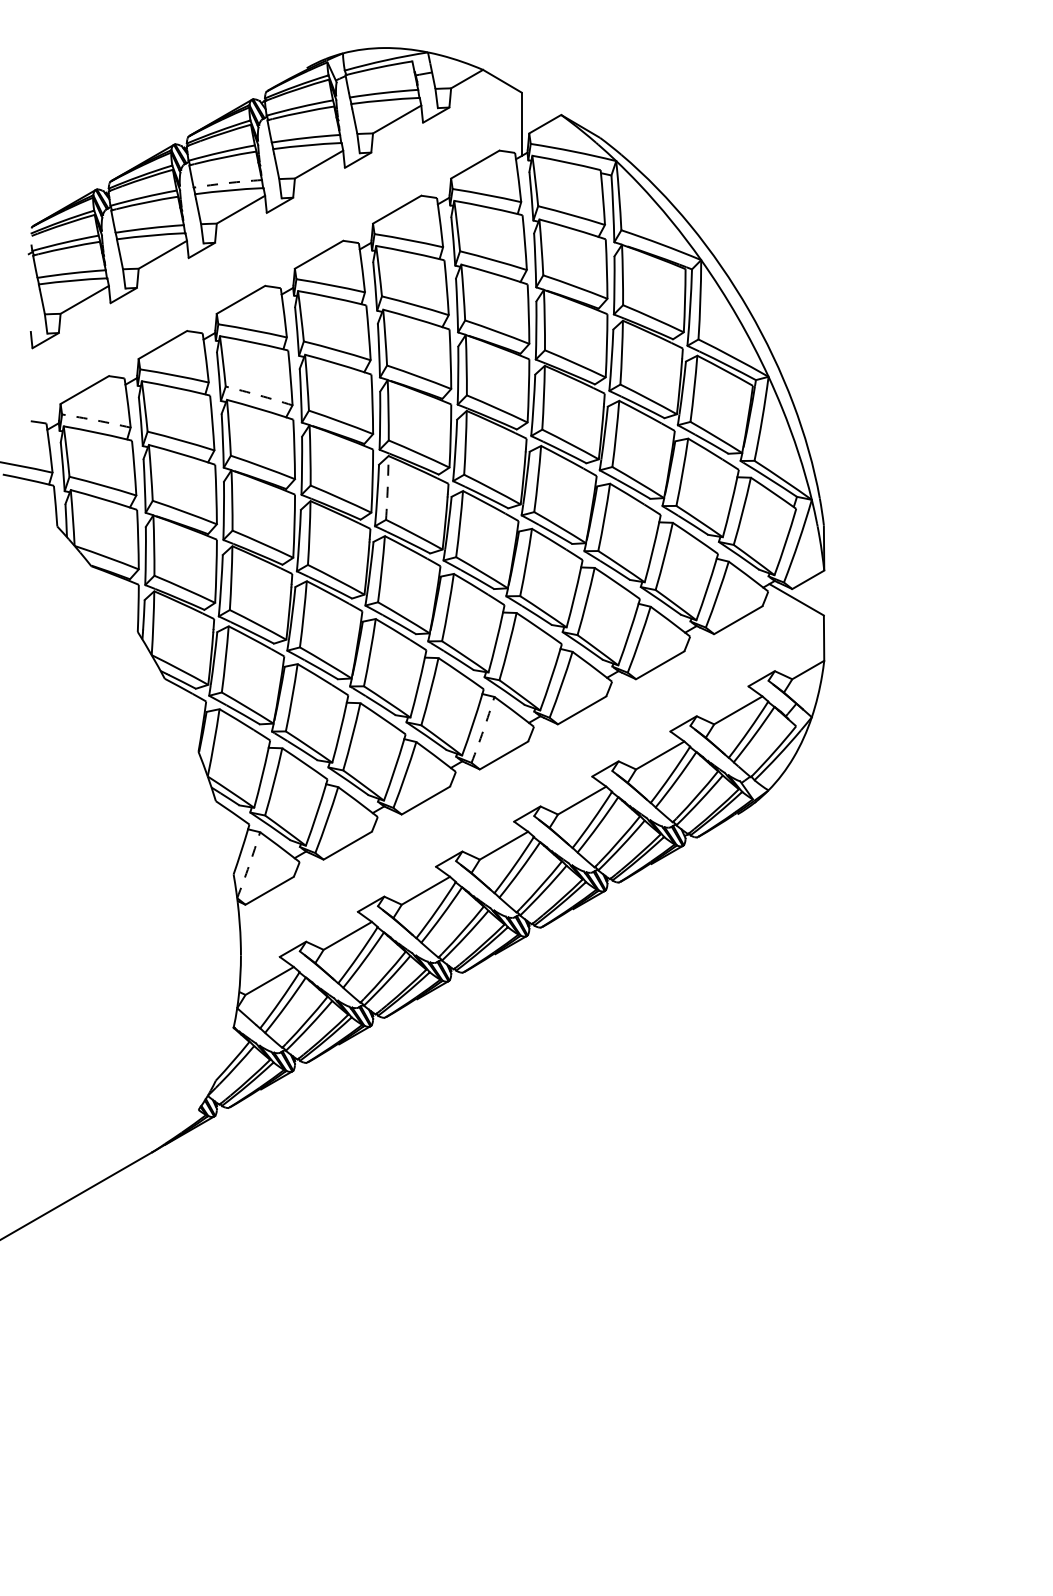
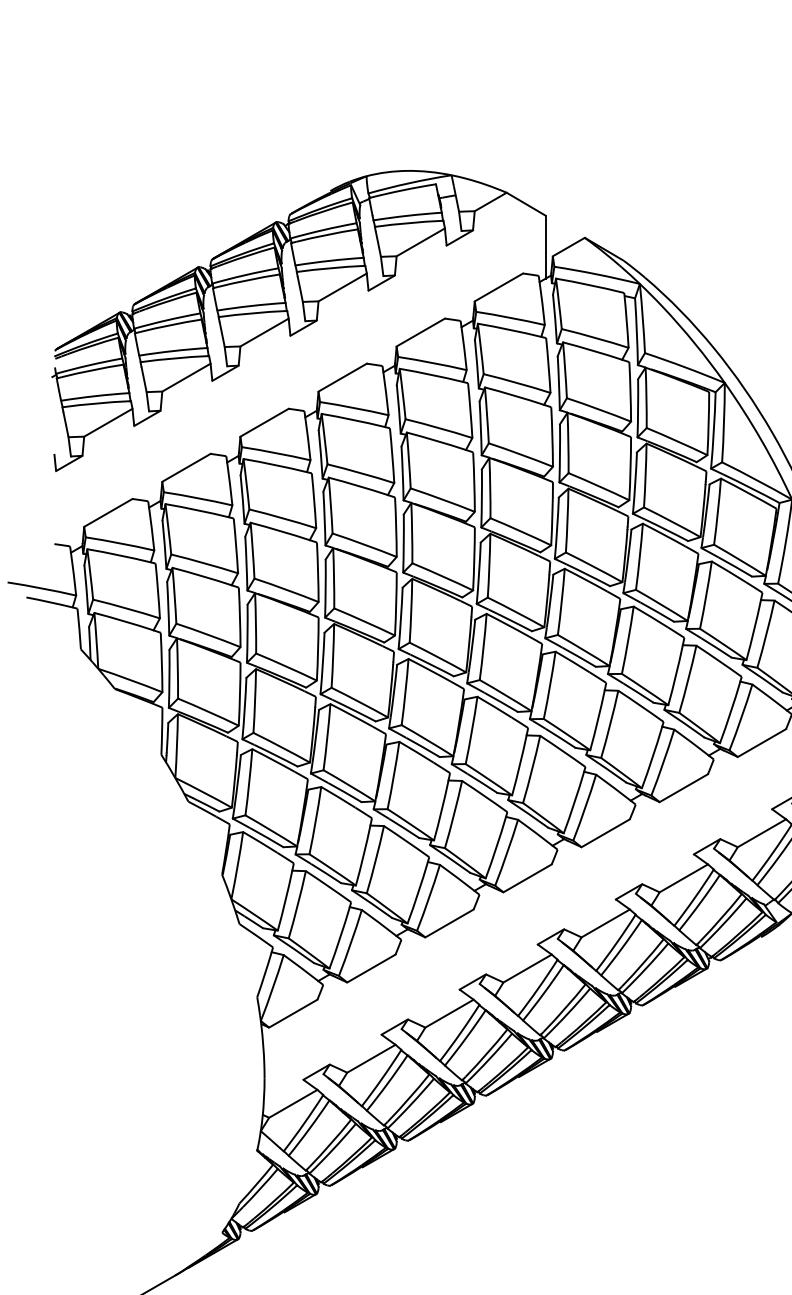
arc: (227, 183) -> (251, 306), dashed -> solid
arc: (259, 395) -> (283, 518), dashed -> solid
arc: (96, 420) -> (120, 543), dashed -> solid
arc: (387, 487) -> (411, 610), dashed -> solid
arc: (483, 730) -> (507, 853), dashed -> solid
arc: (249, 865) -> (273, 988), dashed -> solid

